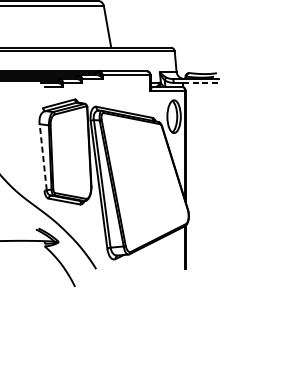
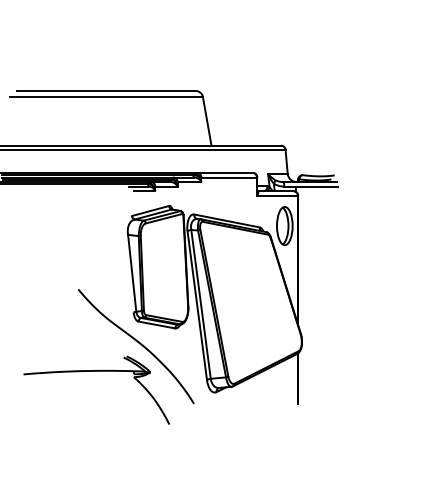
line: (202, 82) -> (317, 186), dashed -> solid
line: (43, 157) -> (132, 273), dashed -> solid

